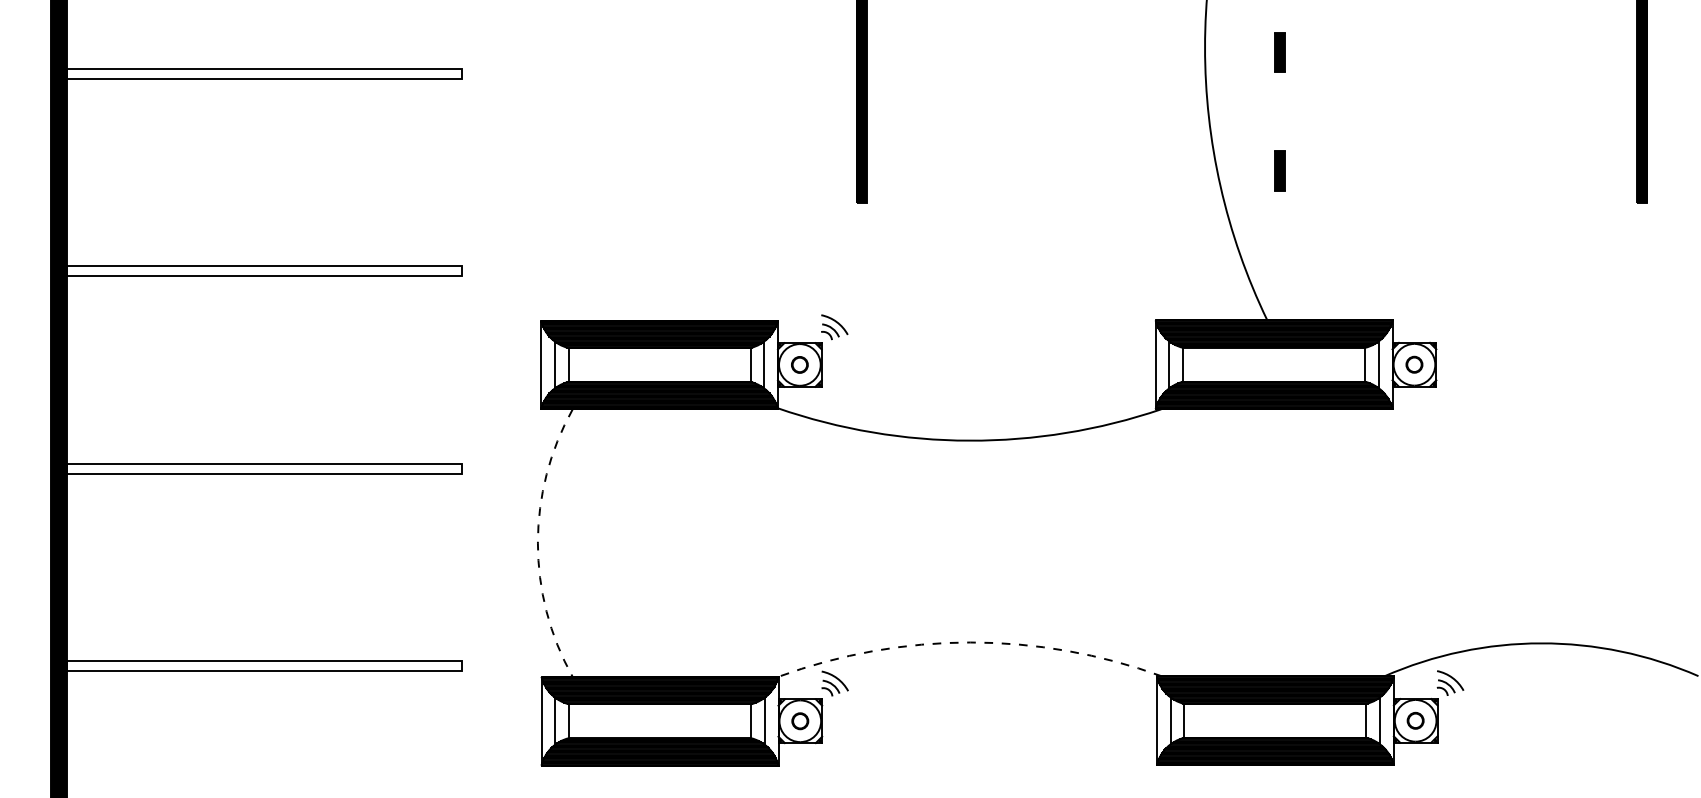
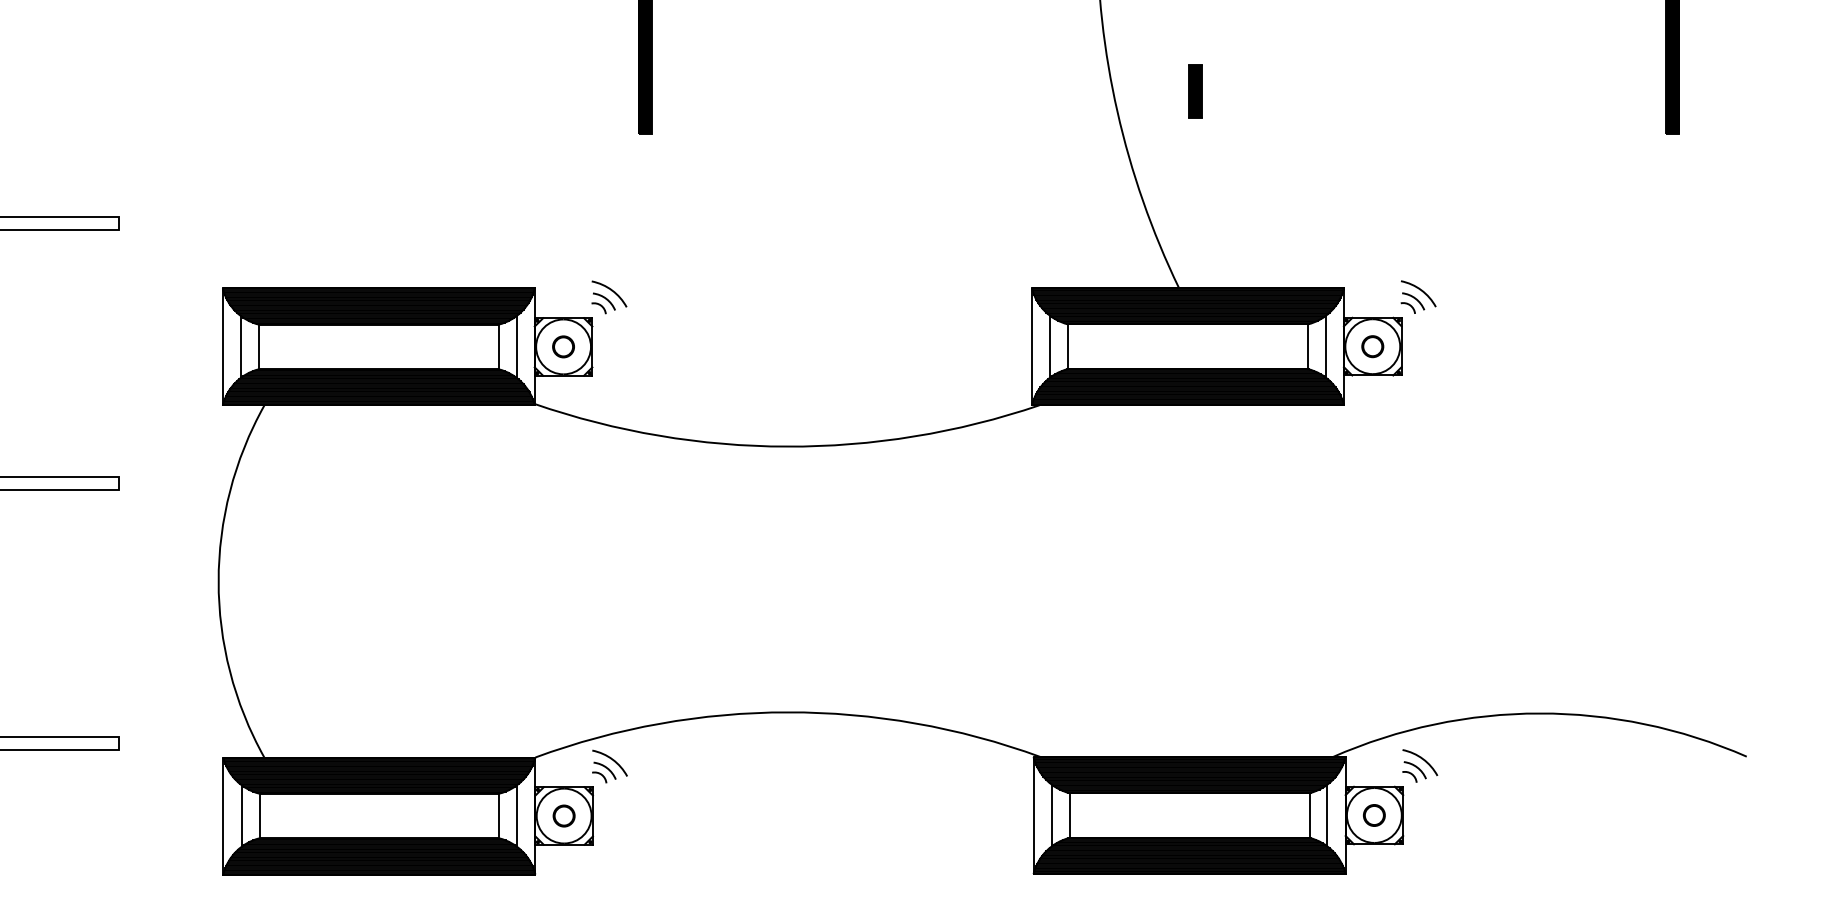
part: (1448, 326) -> (1417, 296), added
arc: (537, 543) -> (218, 582), dashed -> solid
arc: (970, 642) -> (788, 712), dashed -> solid

